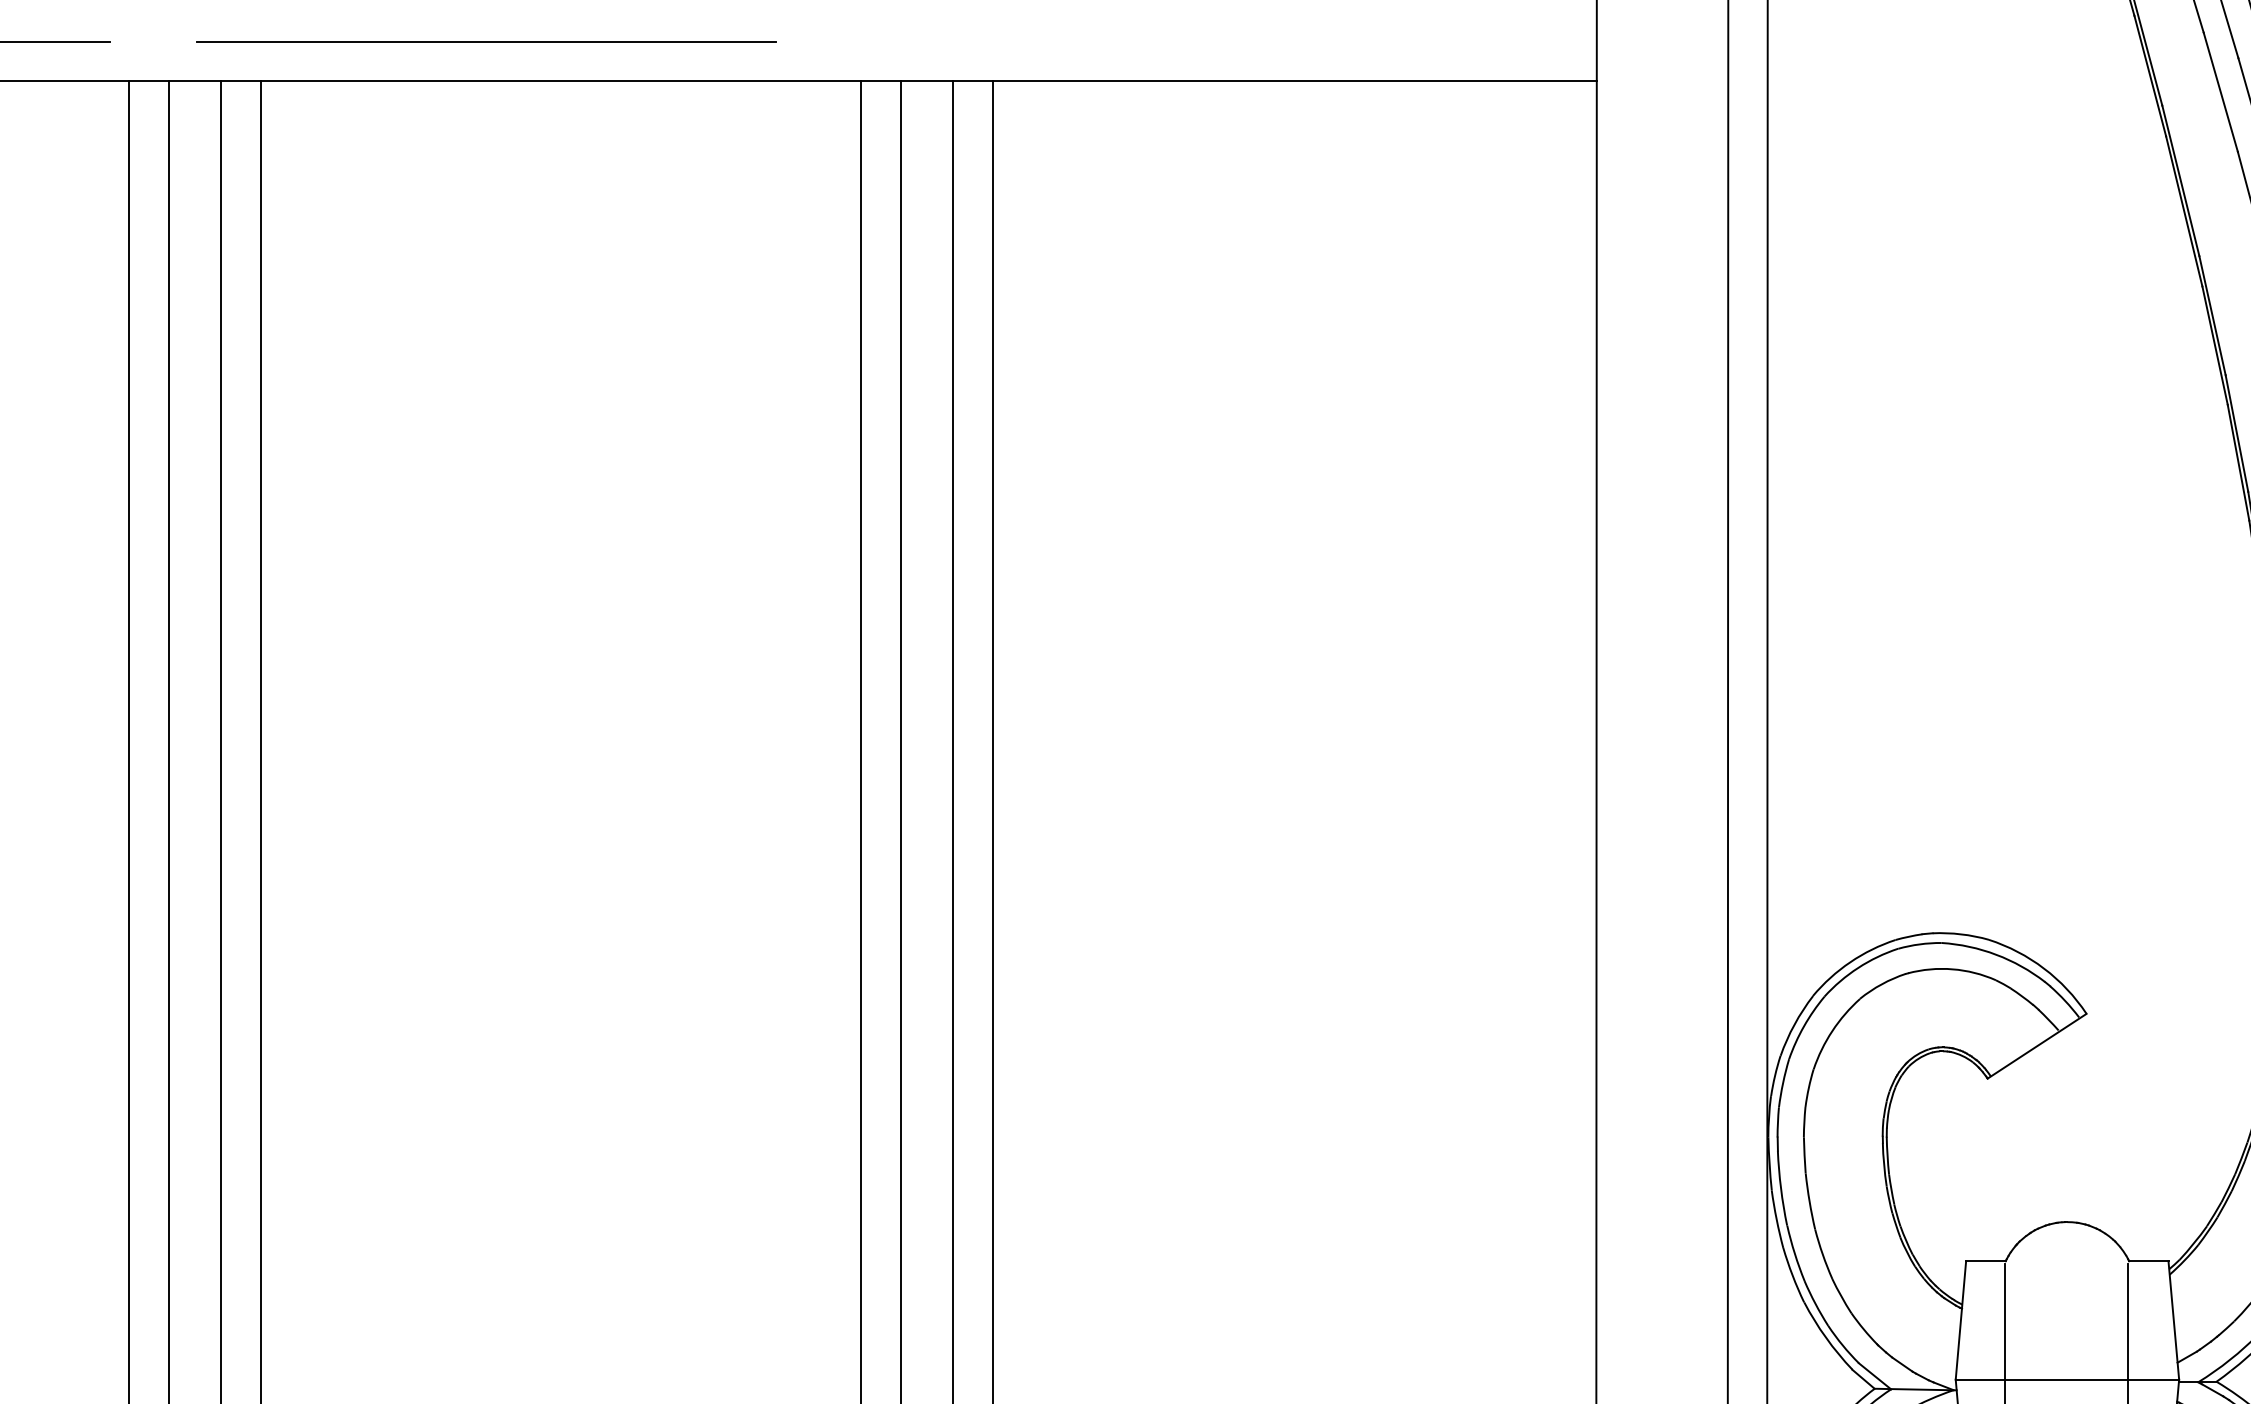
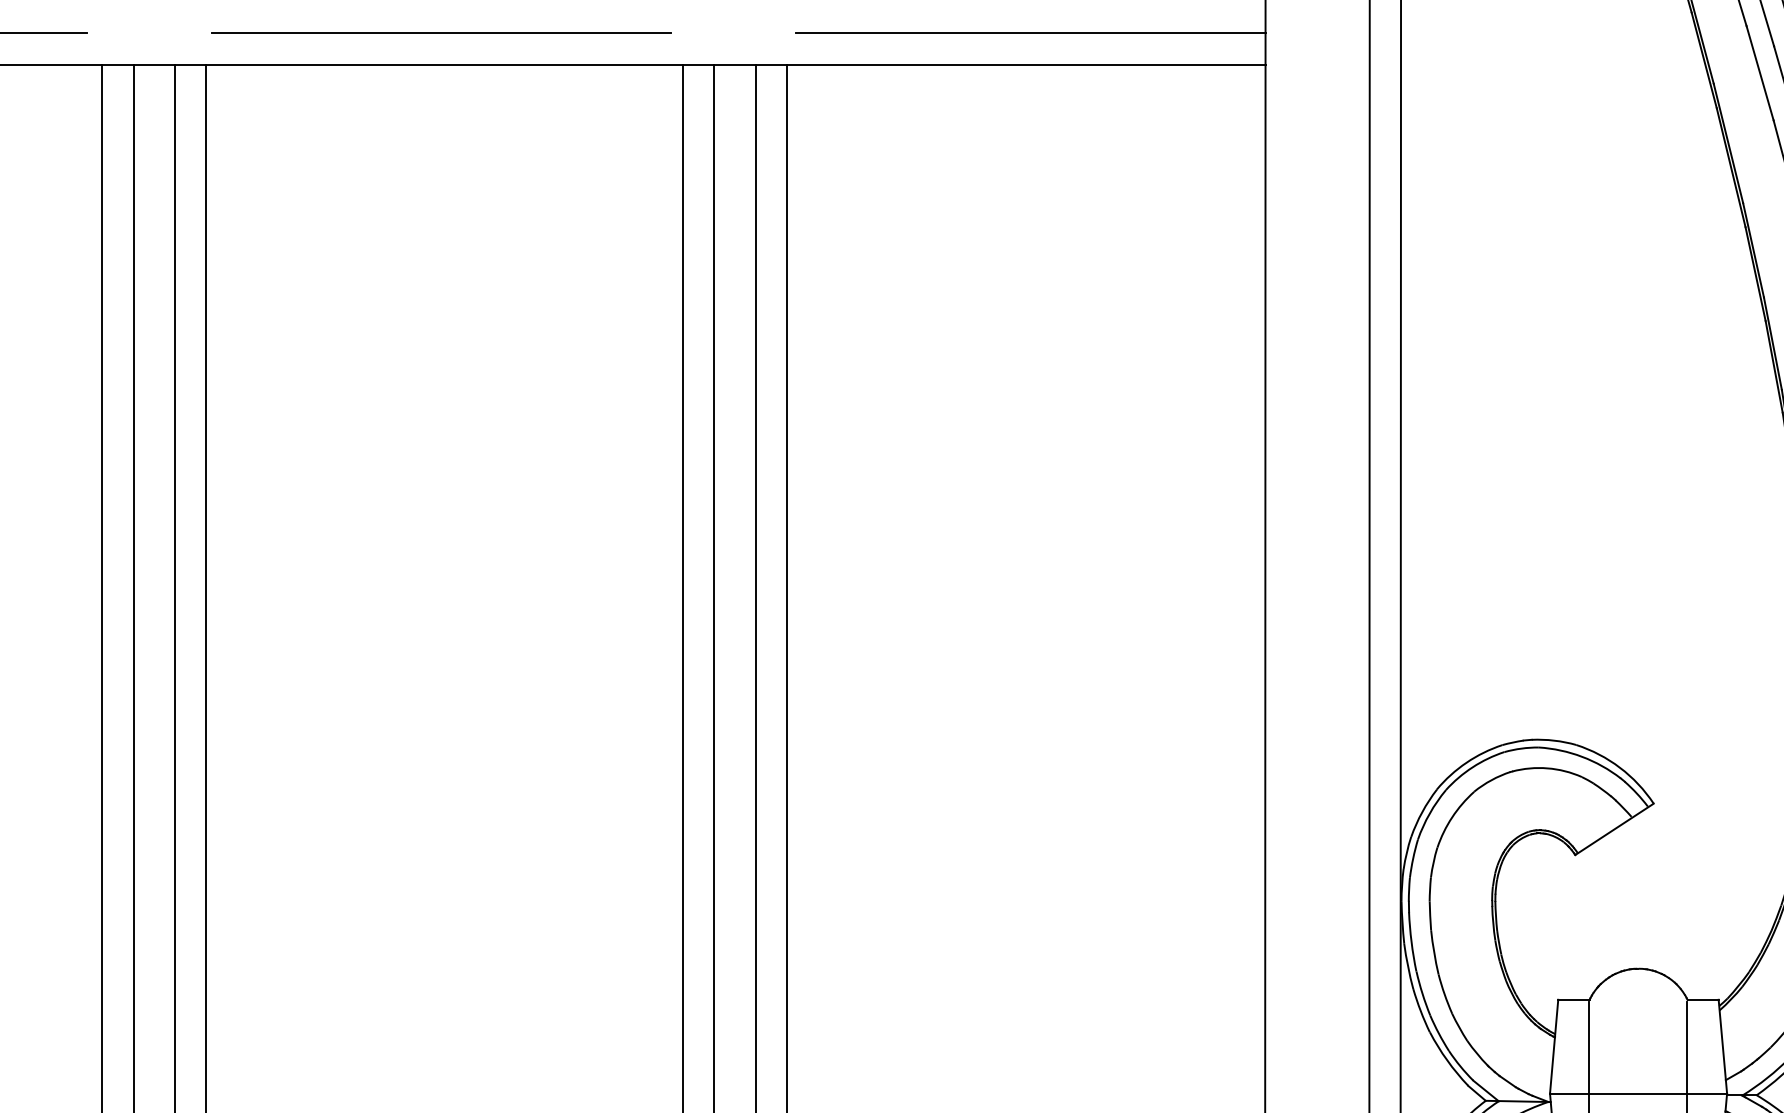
line: (486, 40) -> (441, 32), moved
line: (1300, 42) -> (1030, 33), added

